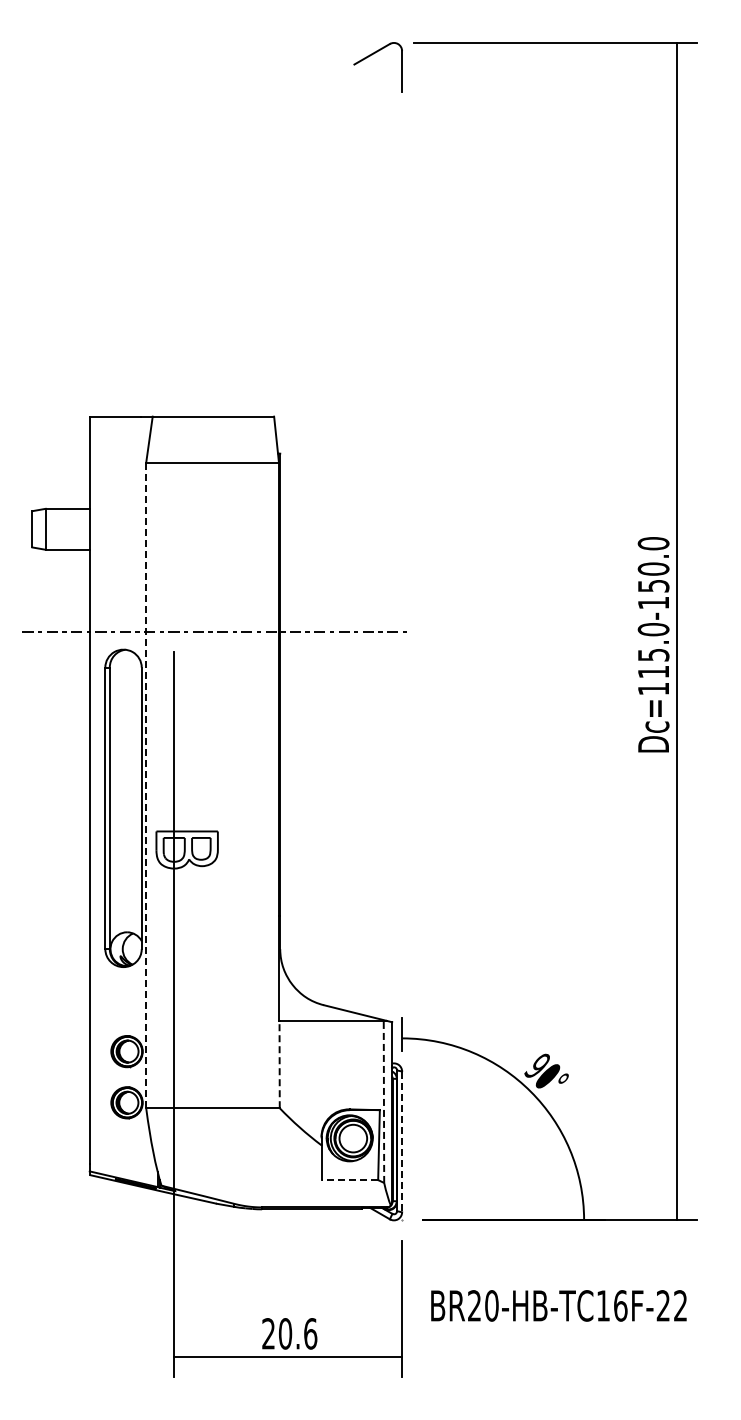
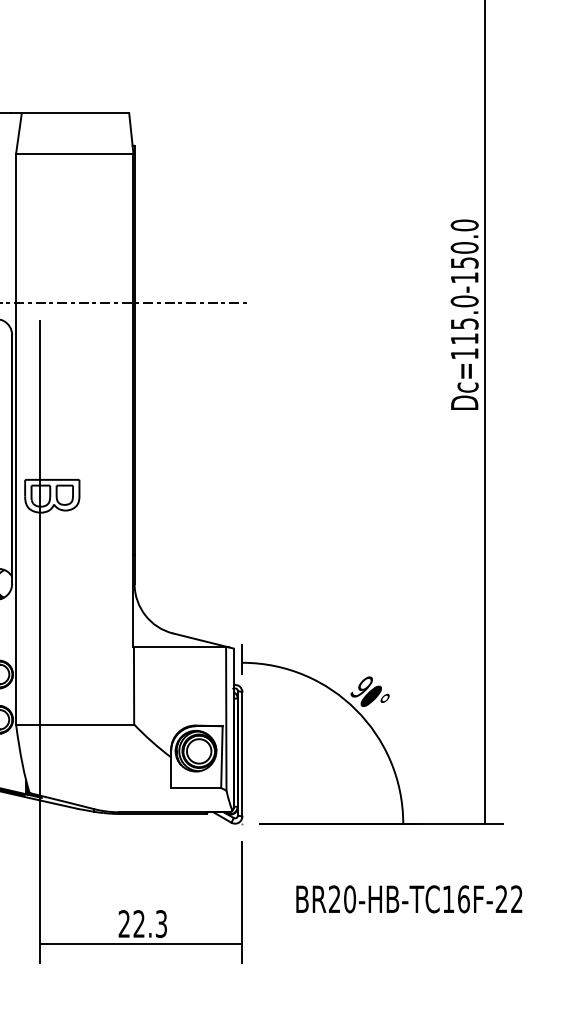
line: (146, 785) -> (16, 439), dashed -> solid
line: (279, 1064) -> (133, 685), dashed -> solid
line: (383, 1101) -> (225, 718), dashed -> solid
line: (402, 1142) -> (242, 754), dashed -> solid
line: (349, 1180) -> (195, 788), dashed -> solid
text: (558, 1305) -> (408, 898), moved
text: (297, 1333) -> (149, 923), 20.6 -> 22.3

